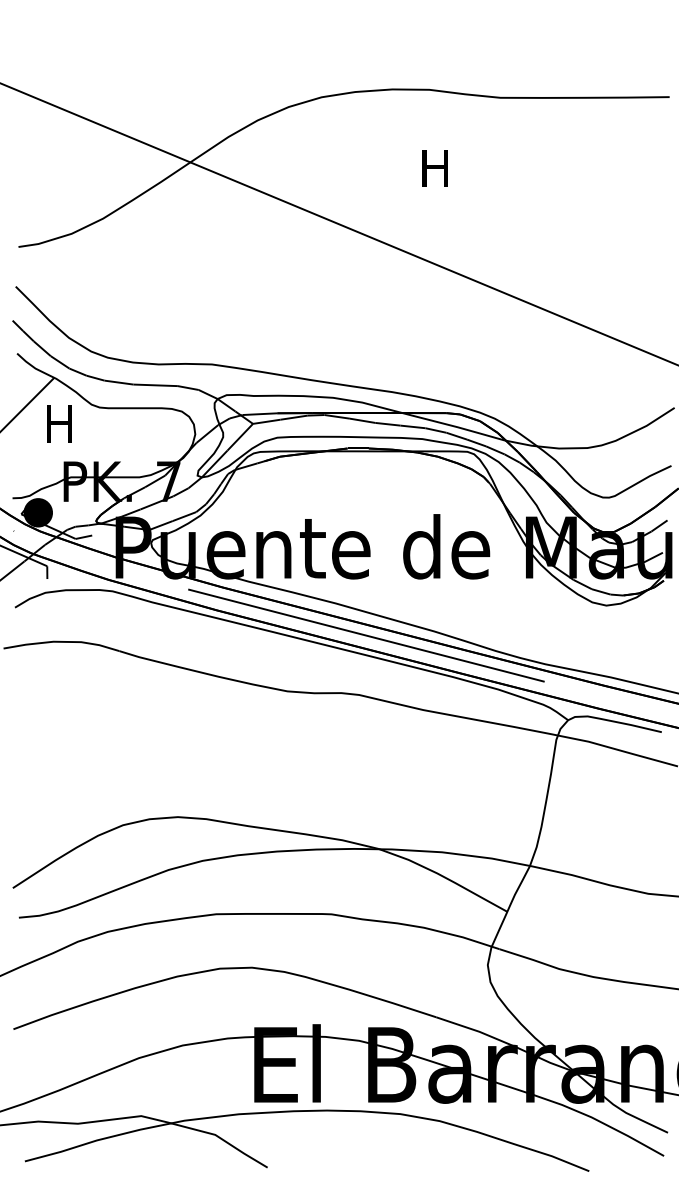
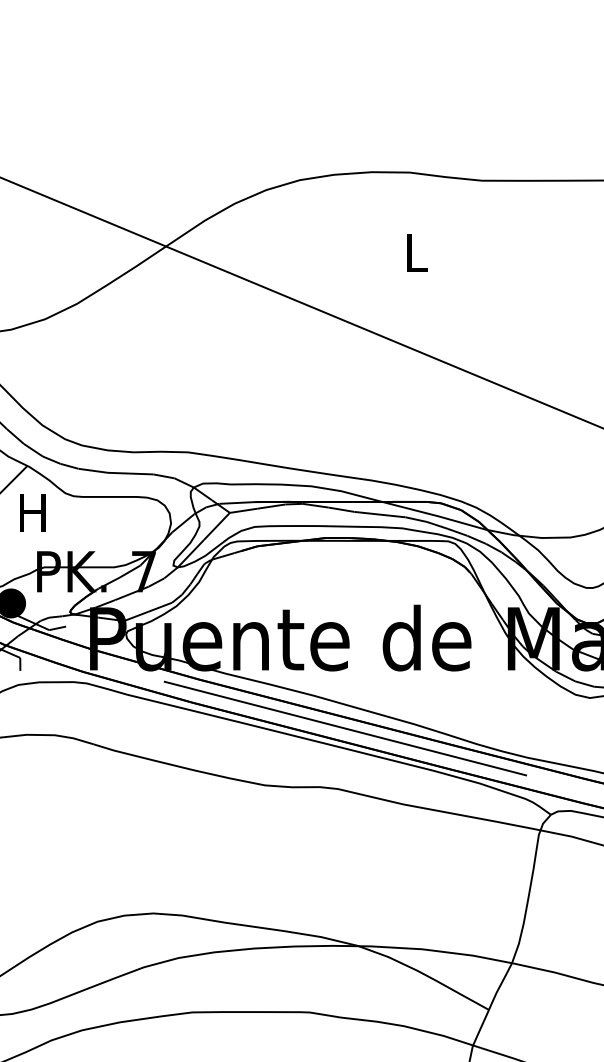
text: (434, 168) -> (414, 252), H -> L

